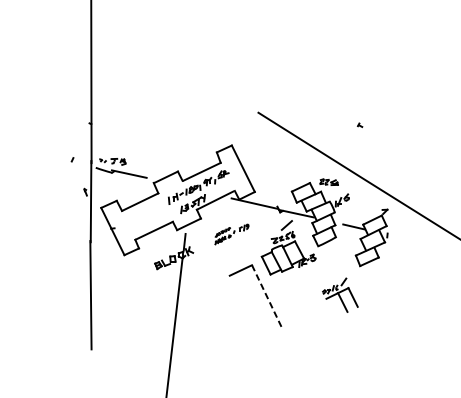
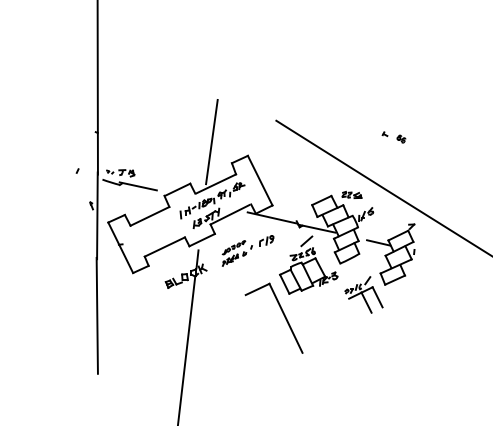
part: (375, 129) -> (401, 138), added
line: (197, 132) -> (211, 141), added
part: (231, 234) -> (247, 250), size x1.43
part: (339, 294) -> (363, 294), moved
line: (267, 297) -> (286, 318), dashed -> solid

